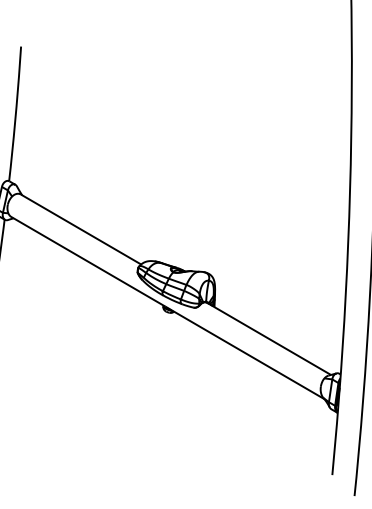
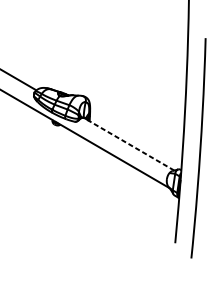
line: (268, 338) -> (128, 144), solid -> dashed

